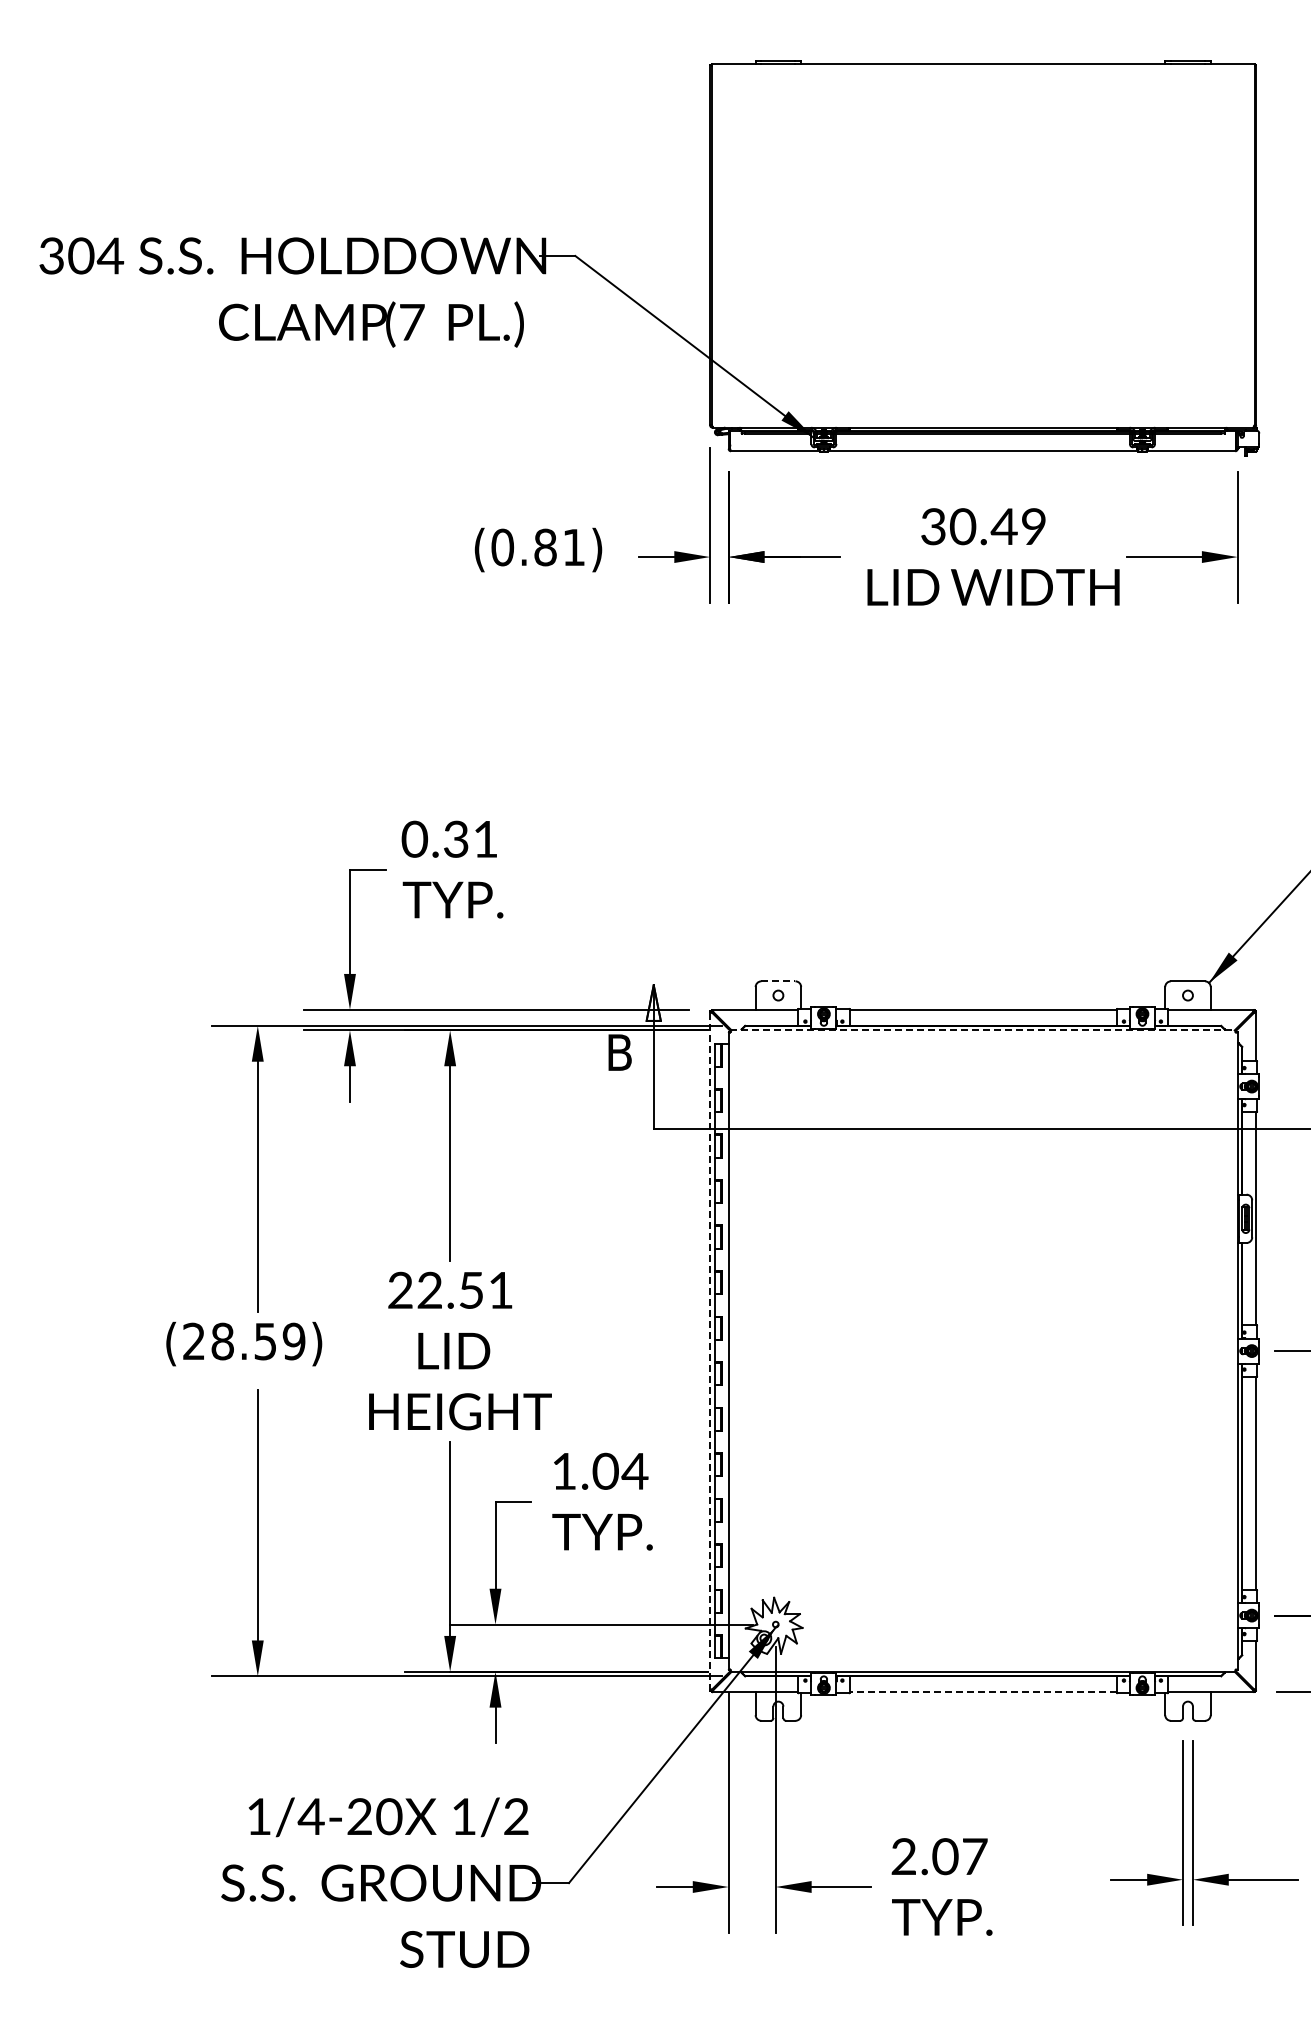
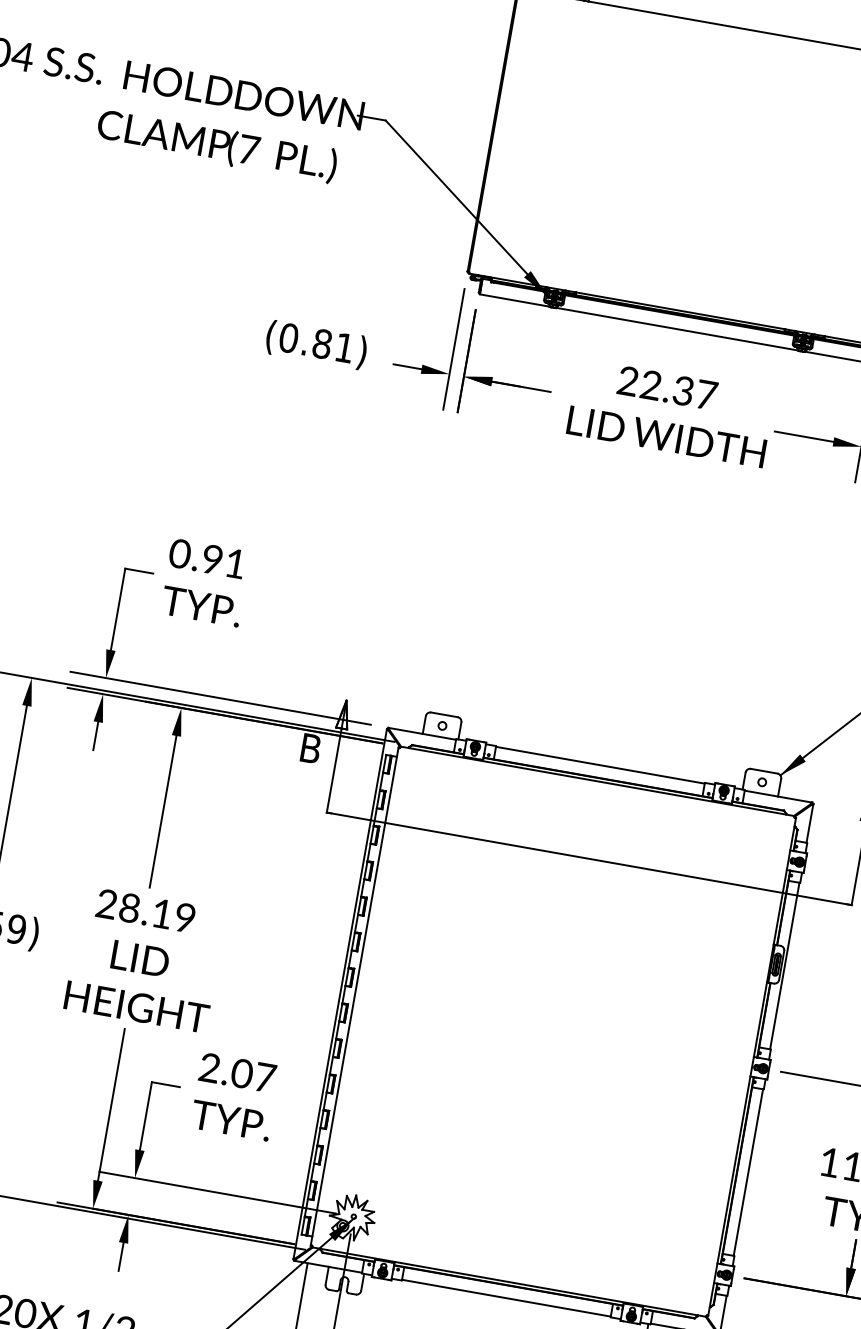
text: (983, 526) -> (667, 387), 30.49 -> 22.37
text: (456, 839) -> (212, 559), 0.31 -> 0.91
line: (778, 981) -> (444, 714), dashed -> solid
line: (983, 1030) -> (597, 781), dashed -> solid
text: (464, 1289) -> (156, 912), 22.51 -> 28.19
line: (710, 1351) -> (340, 994), dashed -> solid
text: (600, 1470) -> (238, 1072), 1.04 -> 2.07
line: (983, 1692) -> (506, 1298), dashed -> solid

